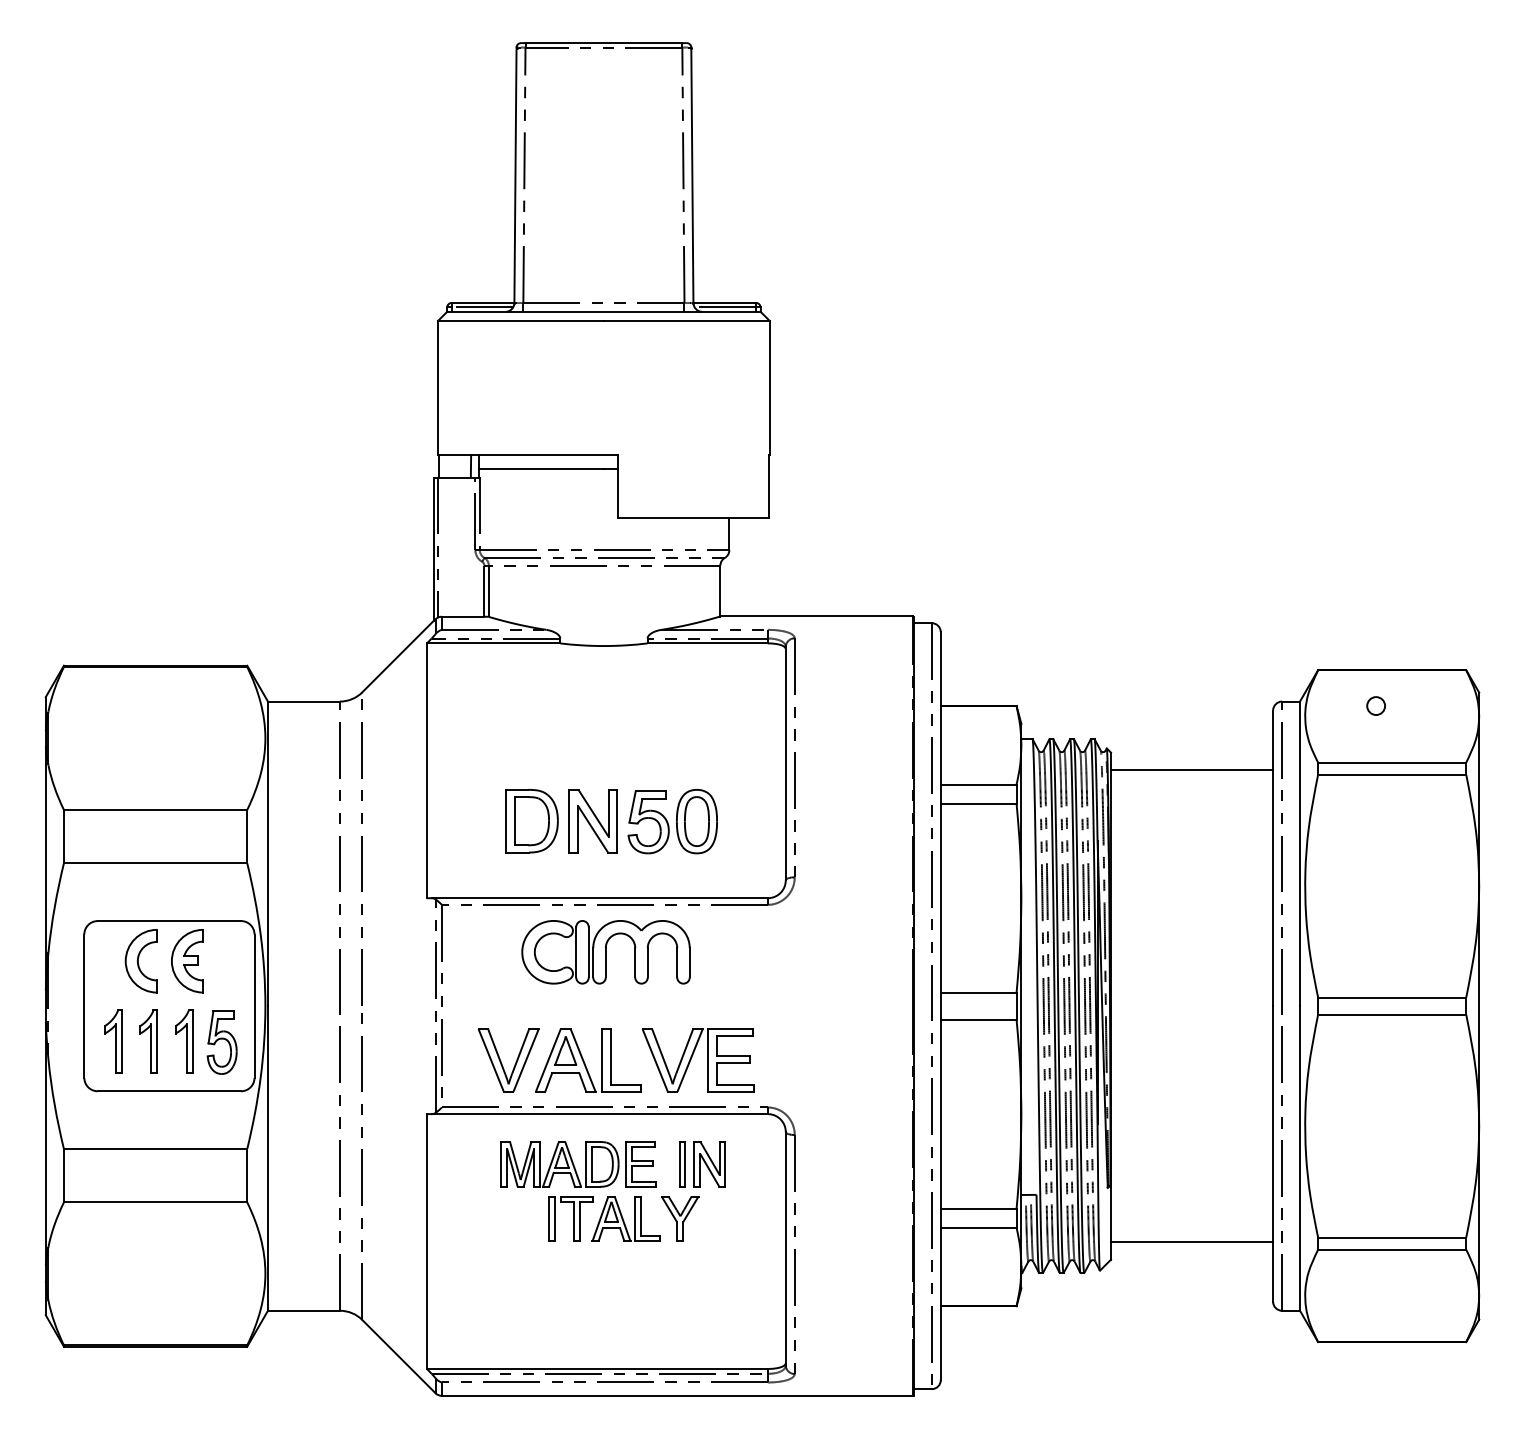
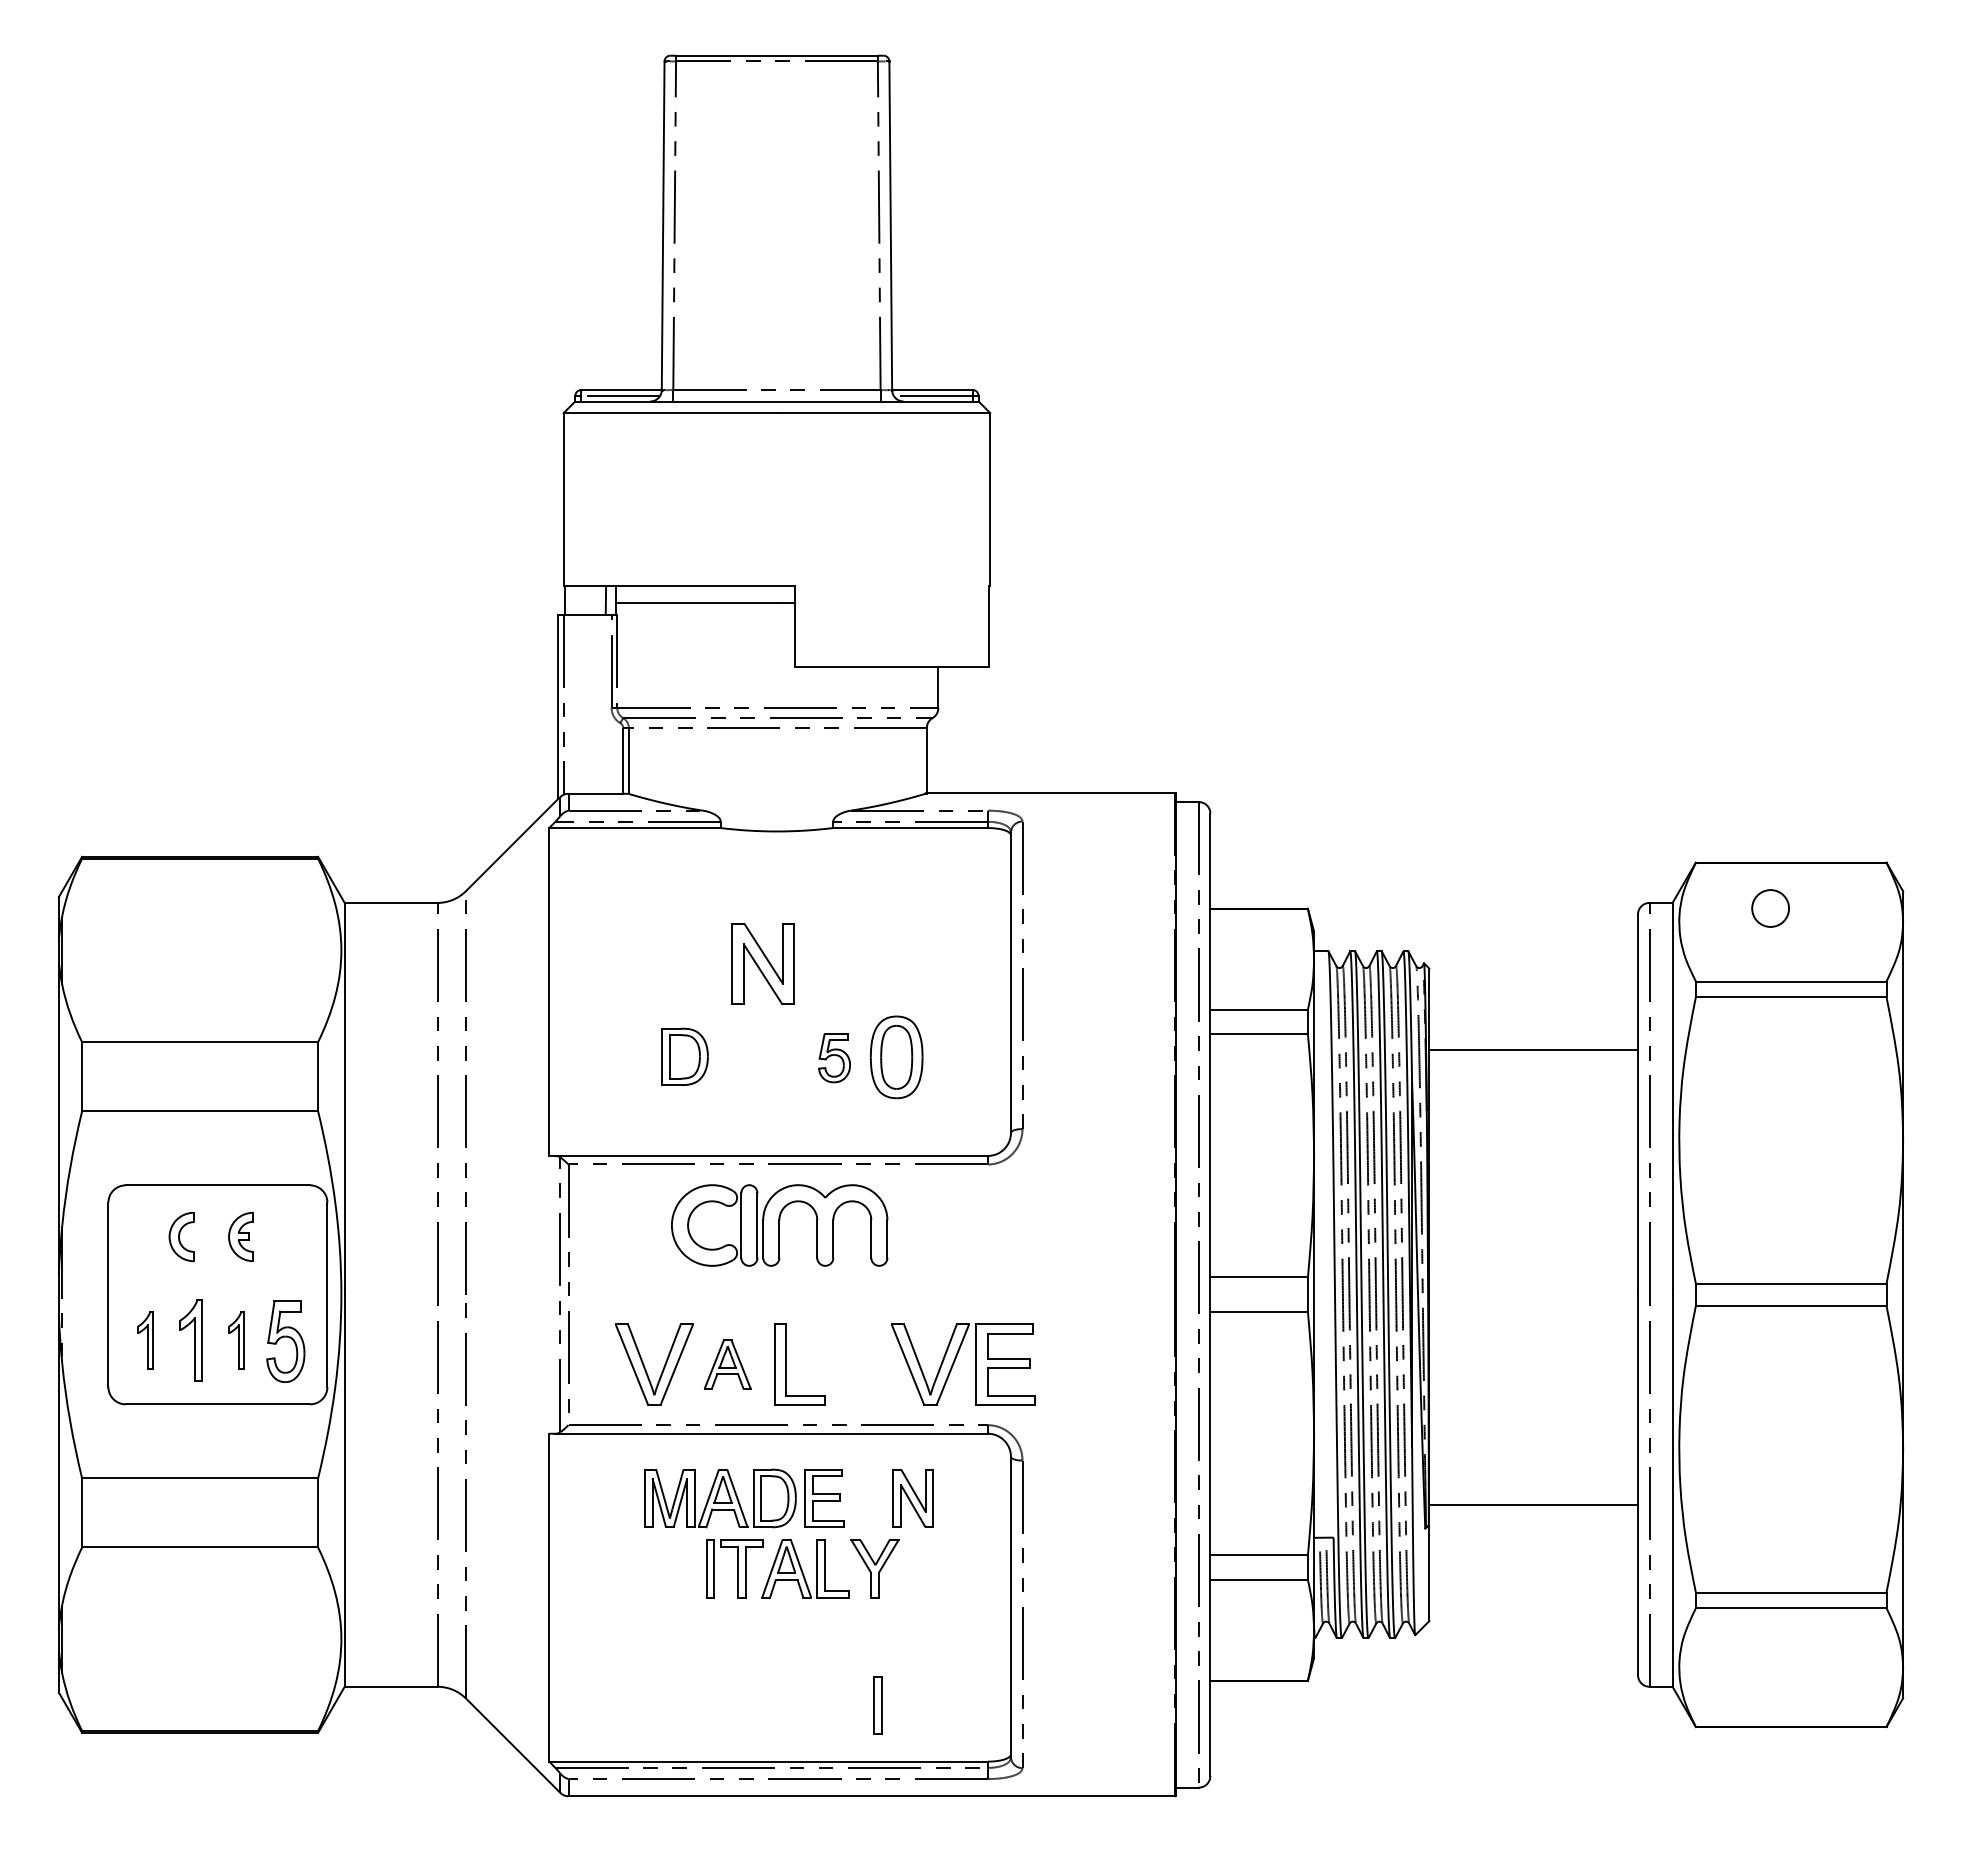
circle: (1376, 705) -> (1770, 908), size x1.6
line: (1191, 770) -> (1533, 1050), moved
part: (532, 820) -> (684, 1056), size x0.7
part: (592, 820) -> (762, 963), moved
part: (648, 822) -> (834, 1058), size x0.6
part: (141, 960) -> (181, 1236), size x0.6
part: (186, 960) -> (240, 1236), size x0.6
part: (113, 1041) -> (145, 1340), size x0.7
part: (183, 1041) -> (236, 1340), size x0.7
part: (692, 1057) -> (955, 1361), moved
part: (565, 1060) -> (727, 1364), size x0.6
part: (682, 1164) -> (877, 1705), moved
line: (1191, 1242) -> (1533, 1504), moved

